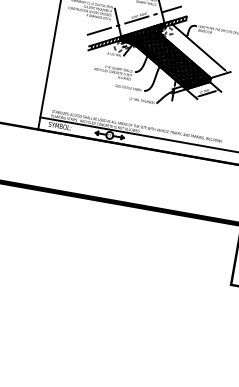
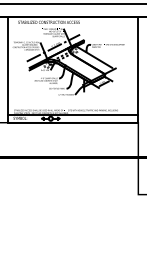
hatch: (165, 53) -> (75, 64), removed

